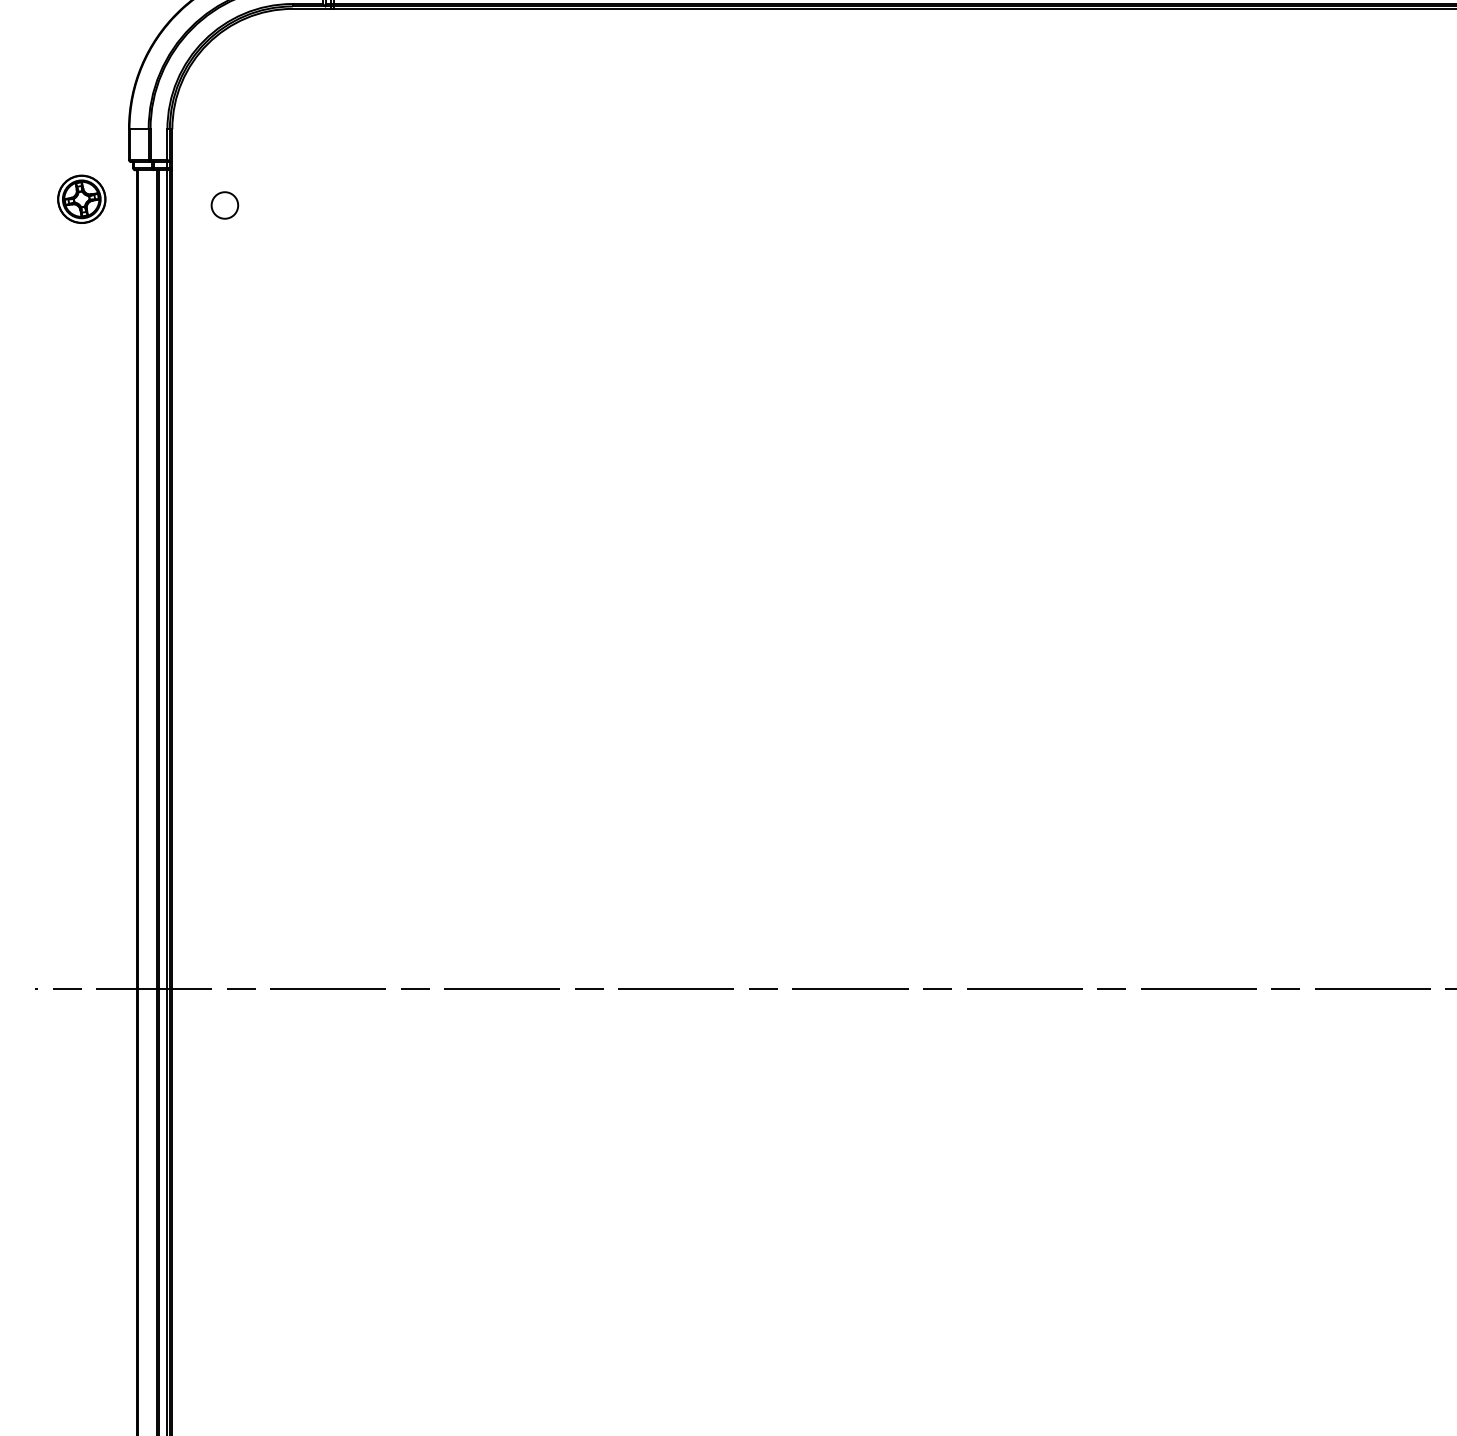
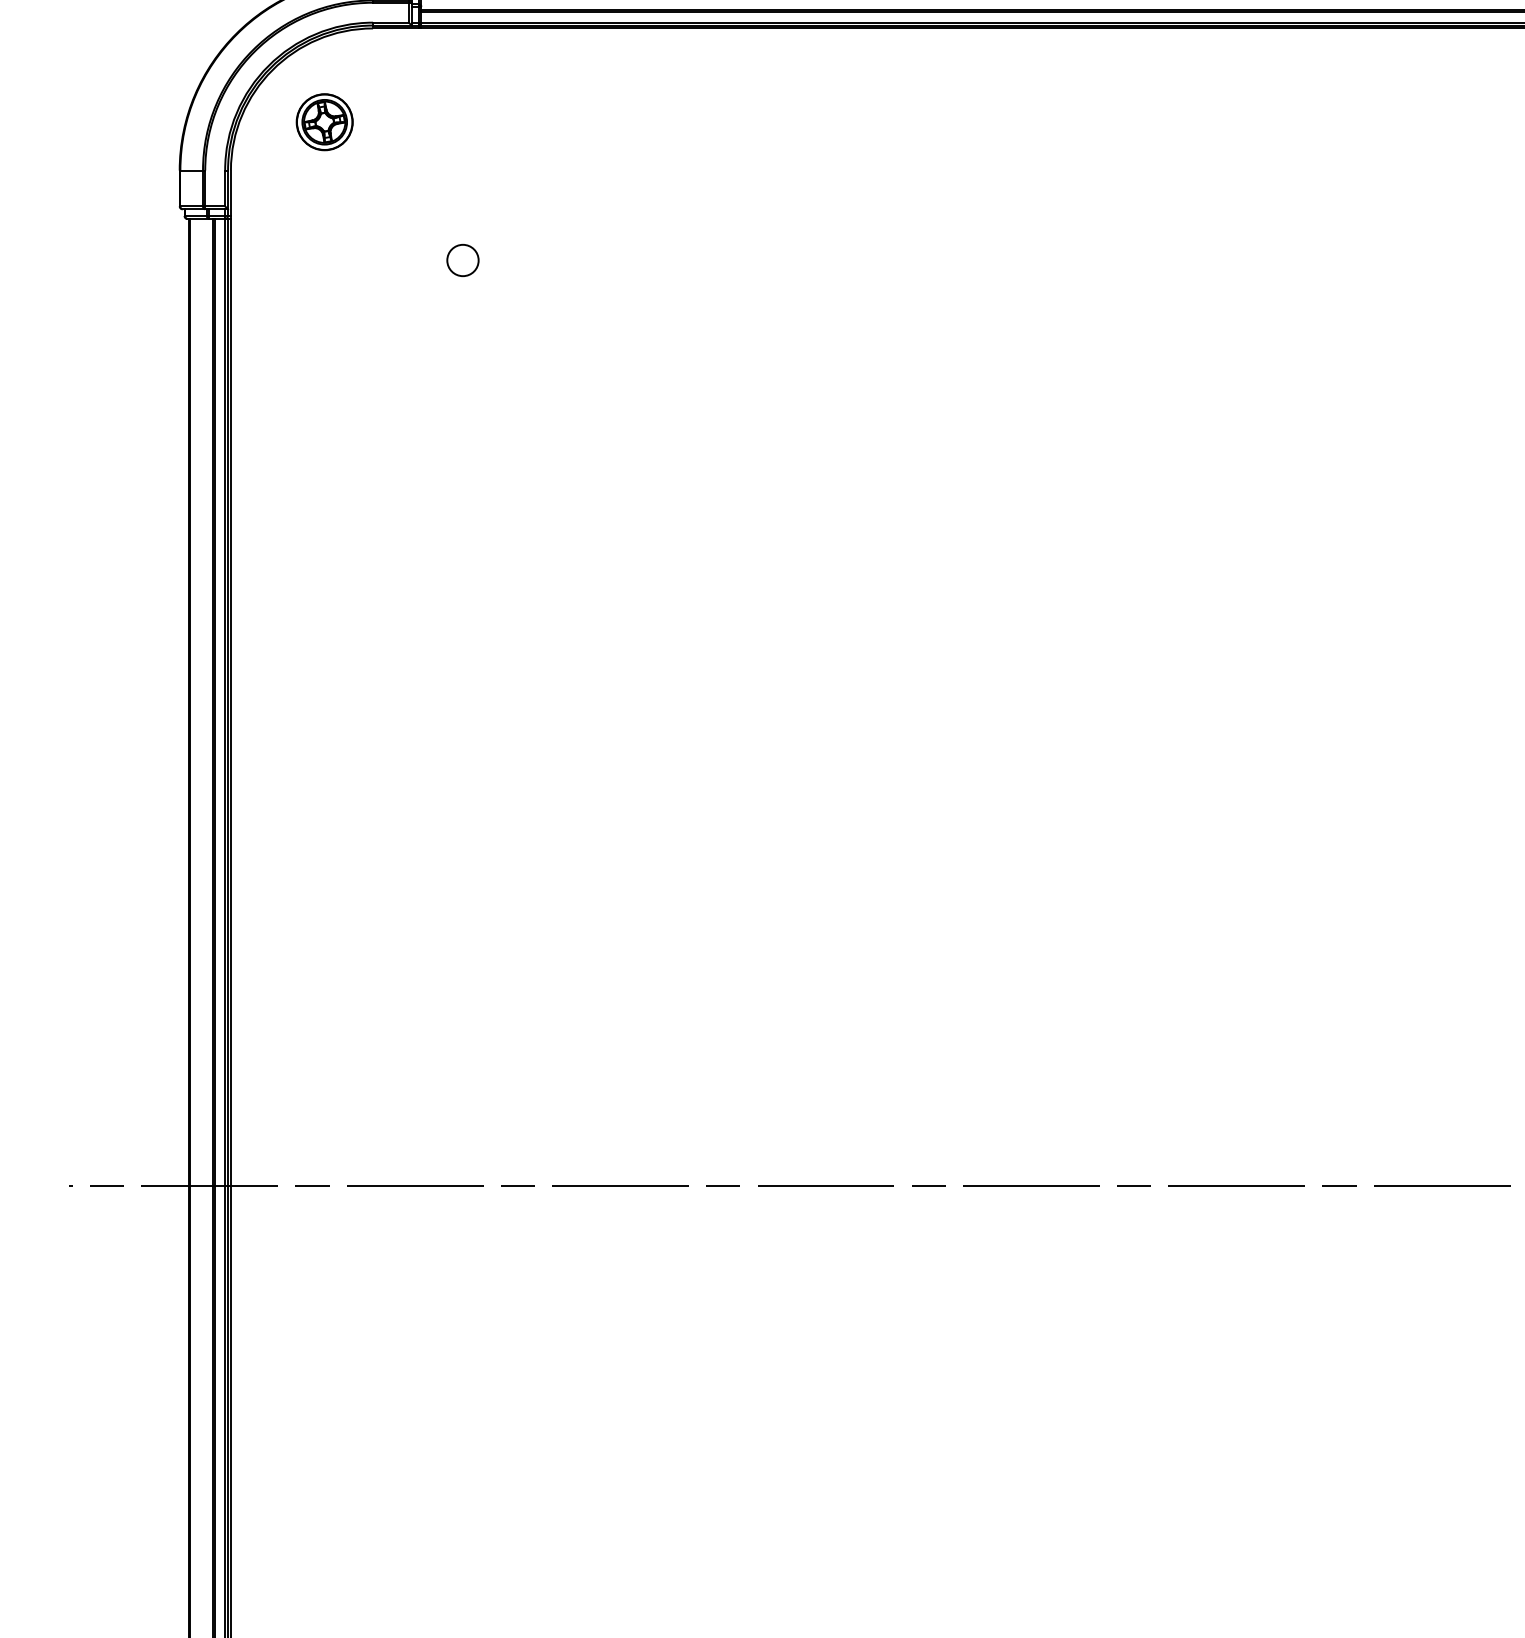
part: (81, 198) -> (324, 121), moved
circle: (224, 205) -> (462, 260), moved

